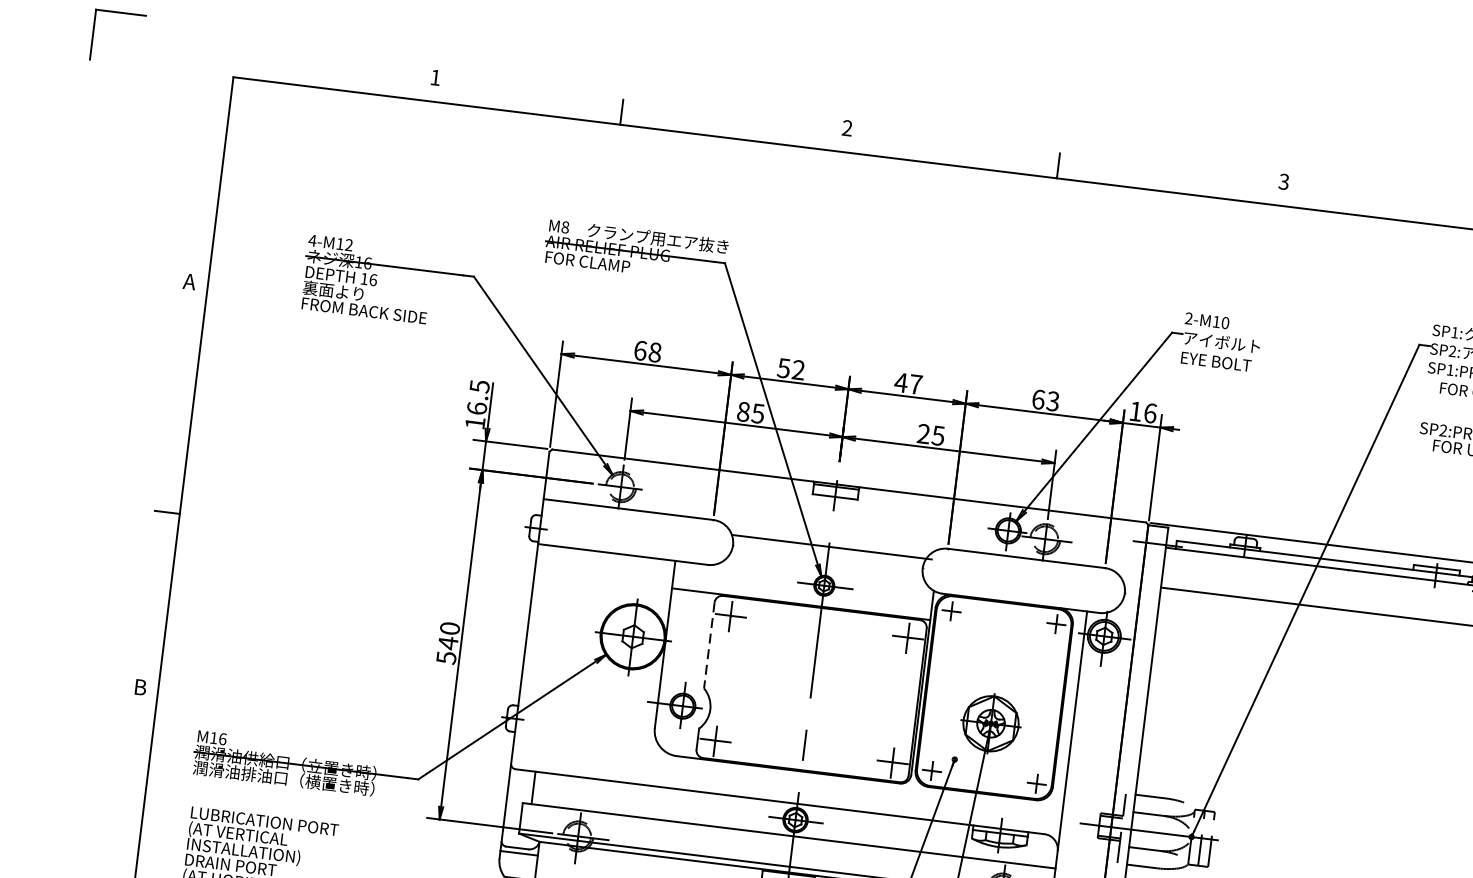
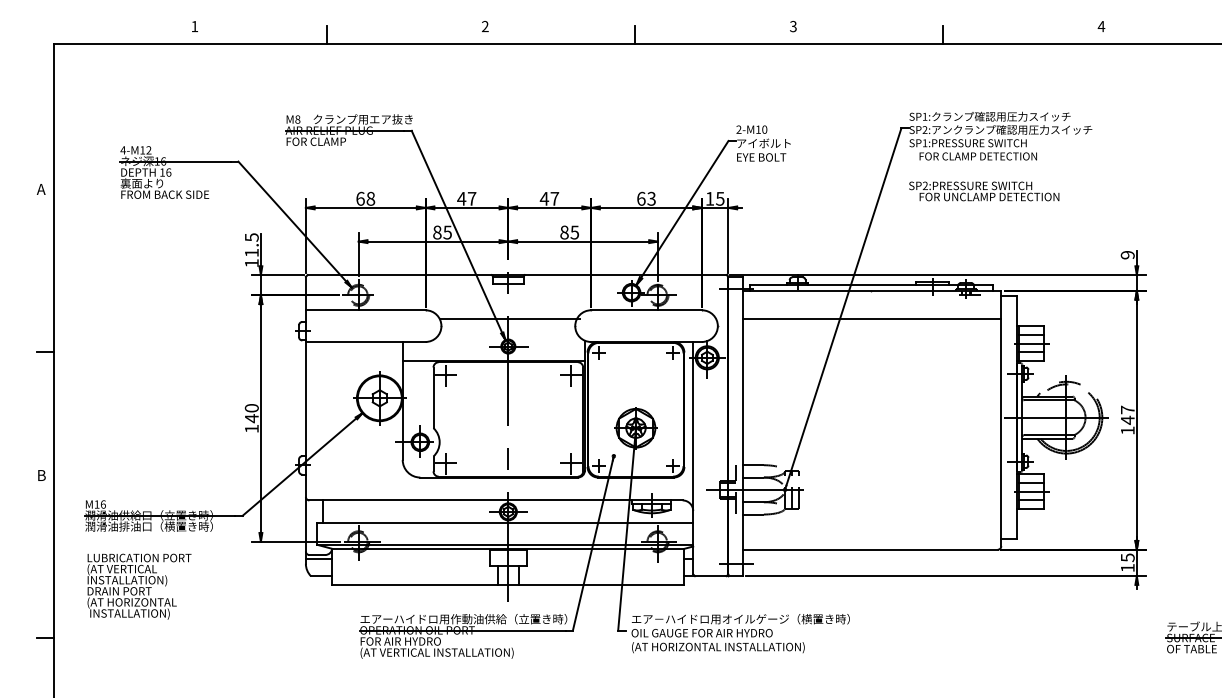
text: (790, 368) -> (466, 198), 52 -> 47
text: (476, 407) -> (251, 252), 16.5 -> 11.5
text: (1150, 412) -> (720, 198), 16 -> 15
text: (923, 433) -> (564, 232), 25 -> 85
line: (709, 646) -> (433, 398), dashed -> solid
text: (446, 657) -> (251, 428), 540 -> 140

